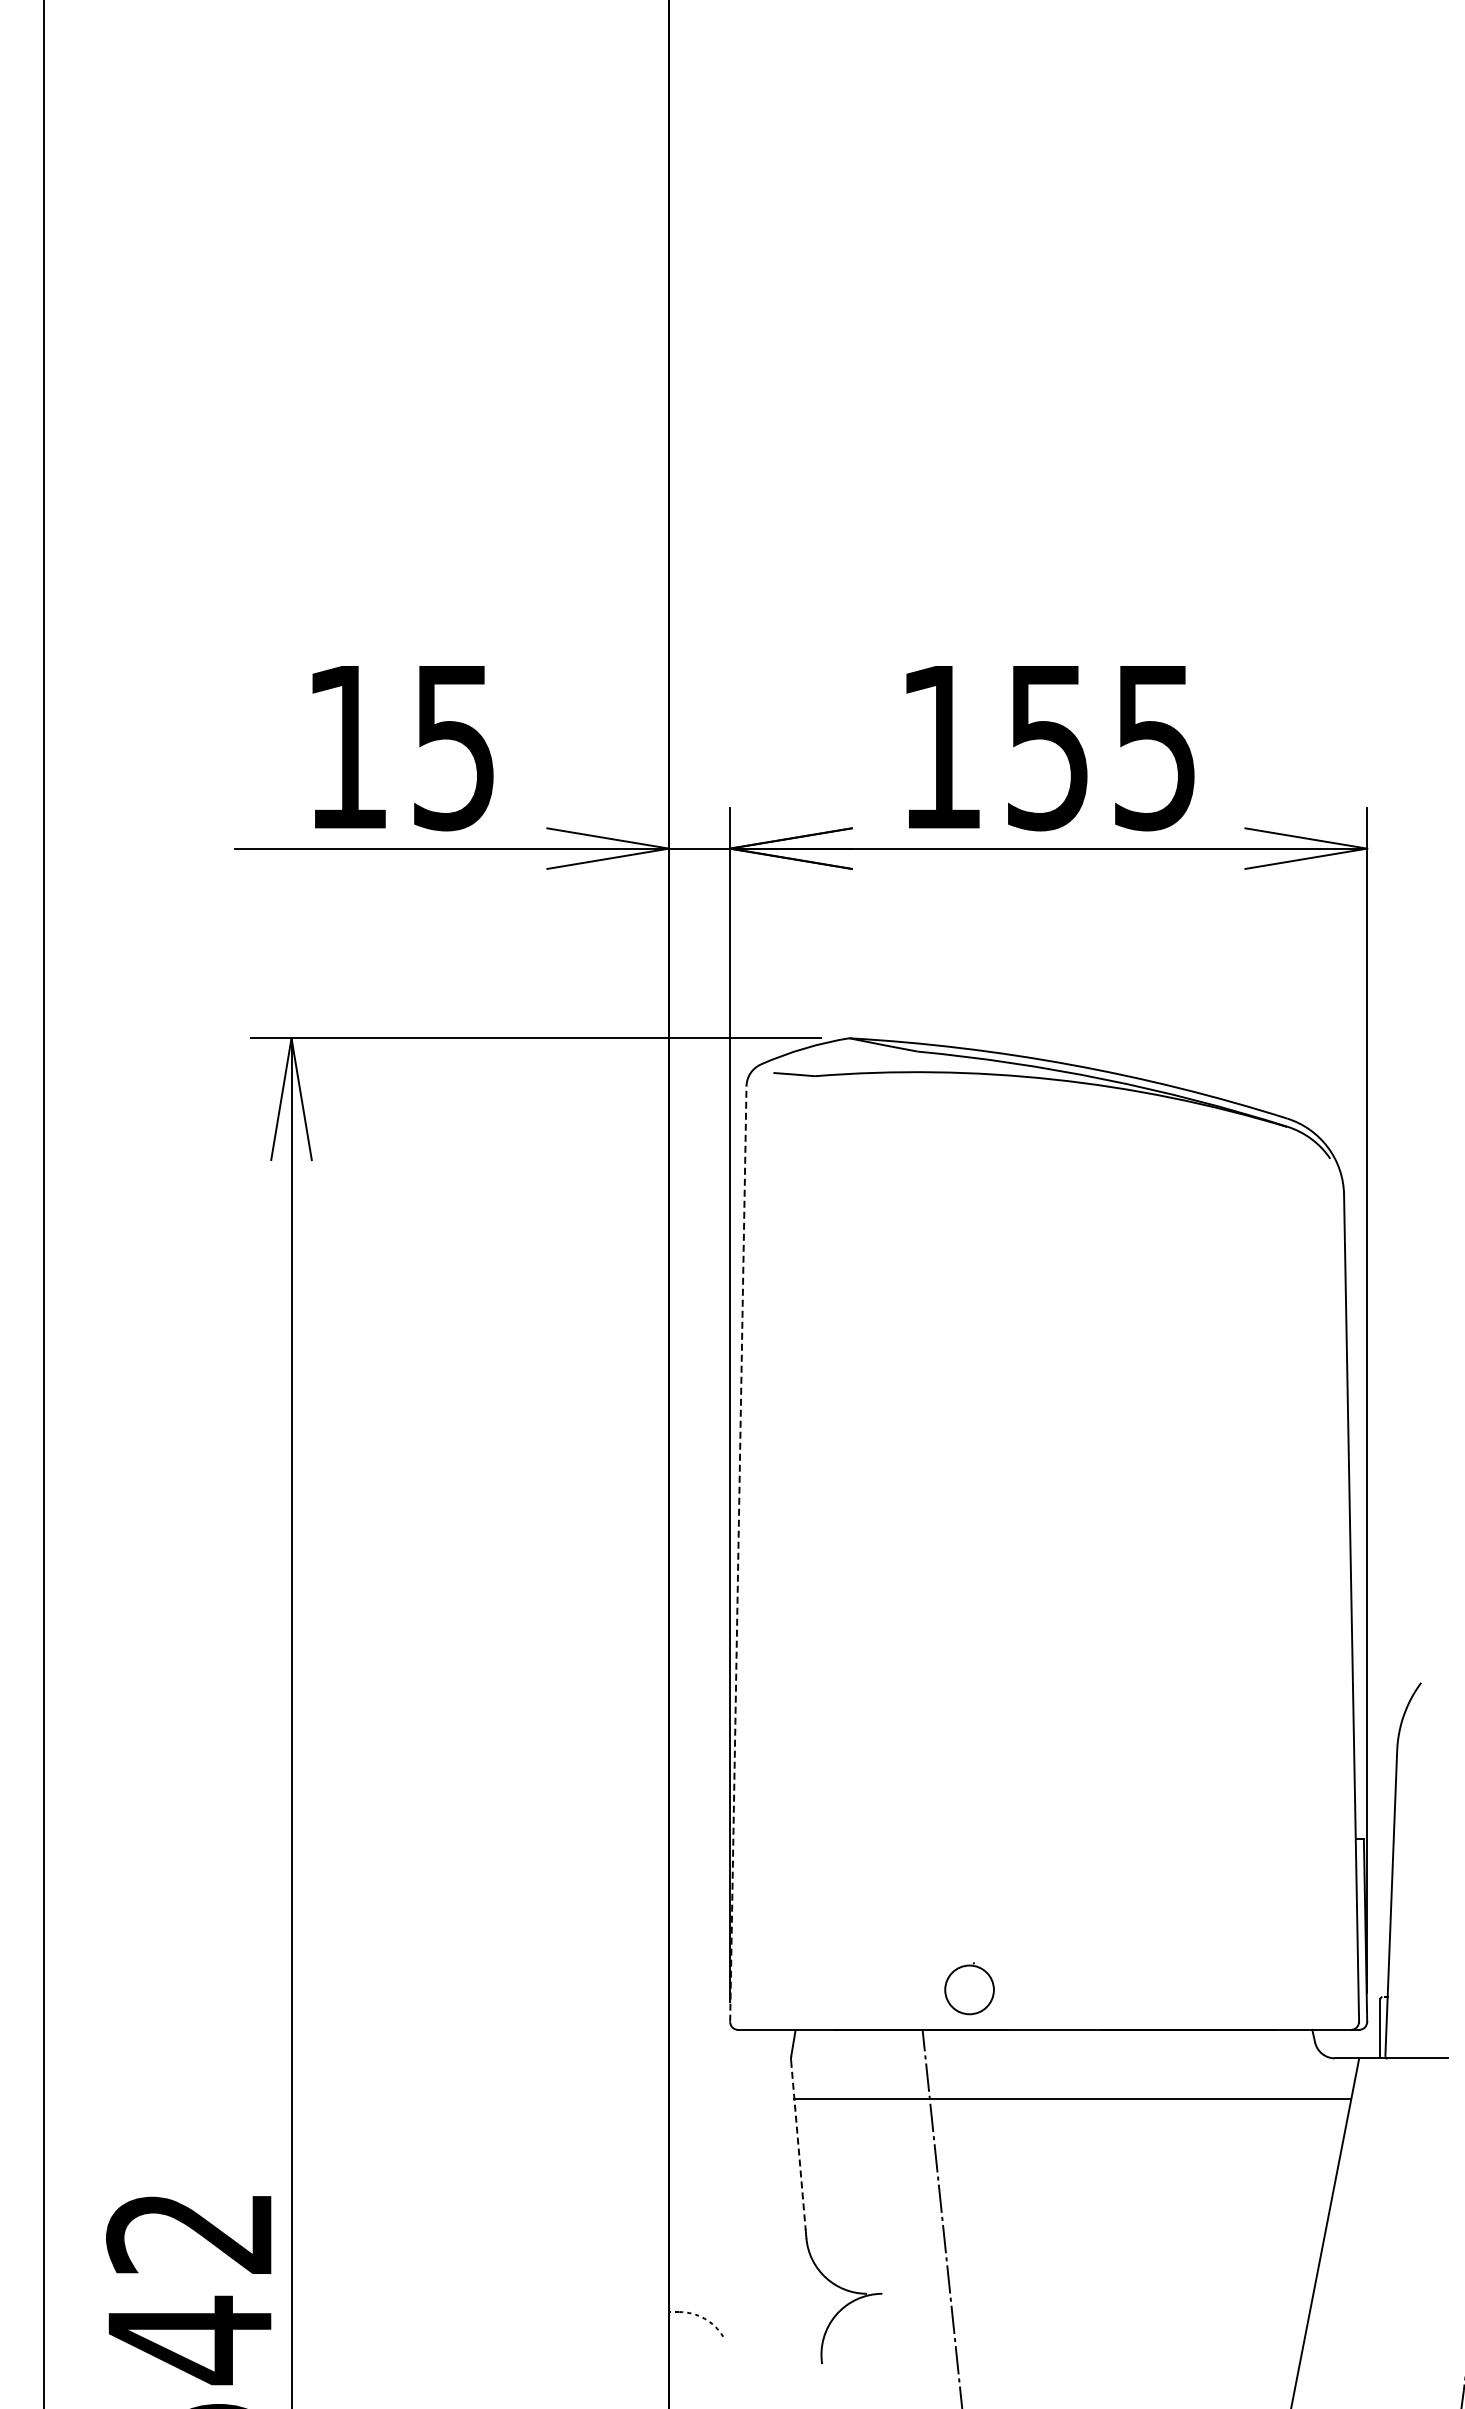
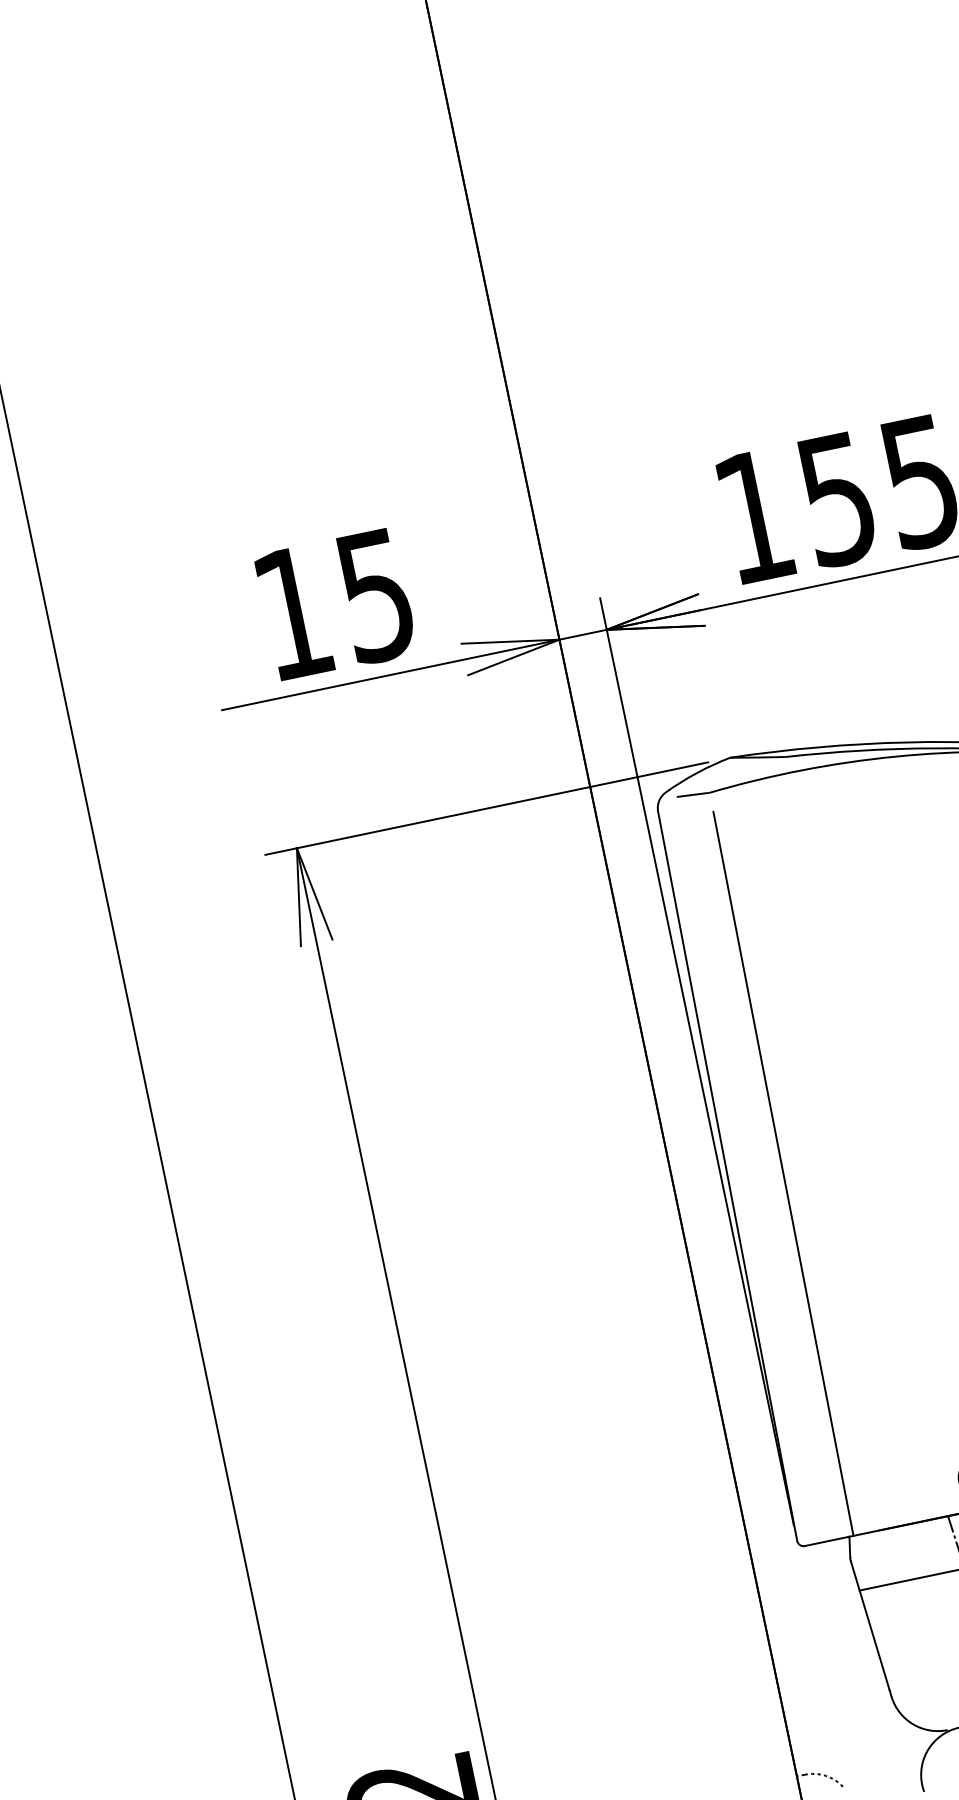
line: (738, 1553) -> (727, 1175), dashed -> solid
line: (807, 1564) -> (783, 1173), added
line: (798, 2145) -> (870, 1626), dashed -> solid

